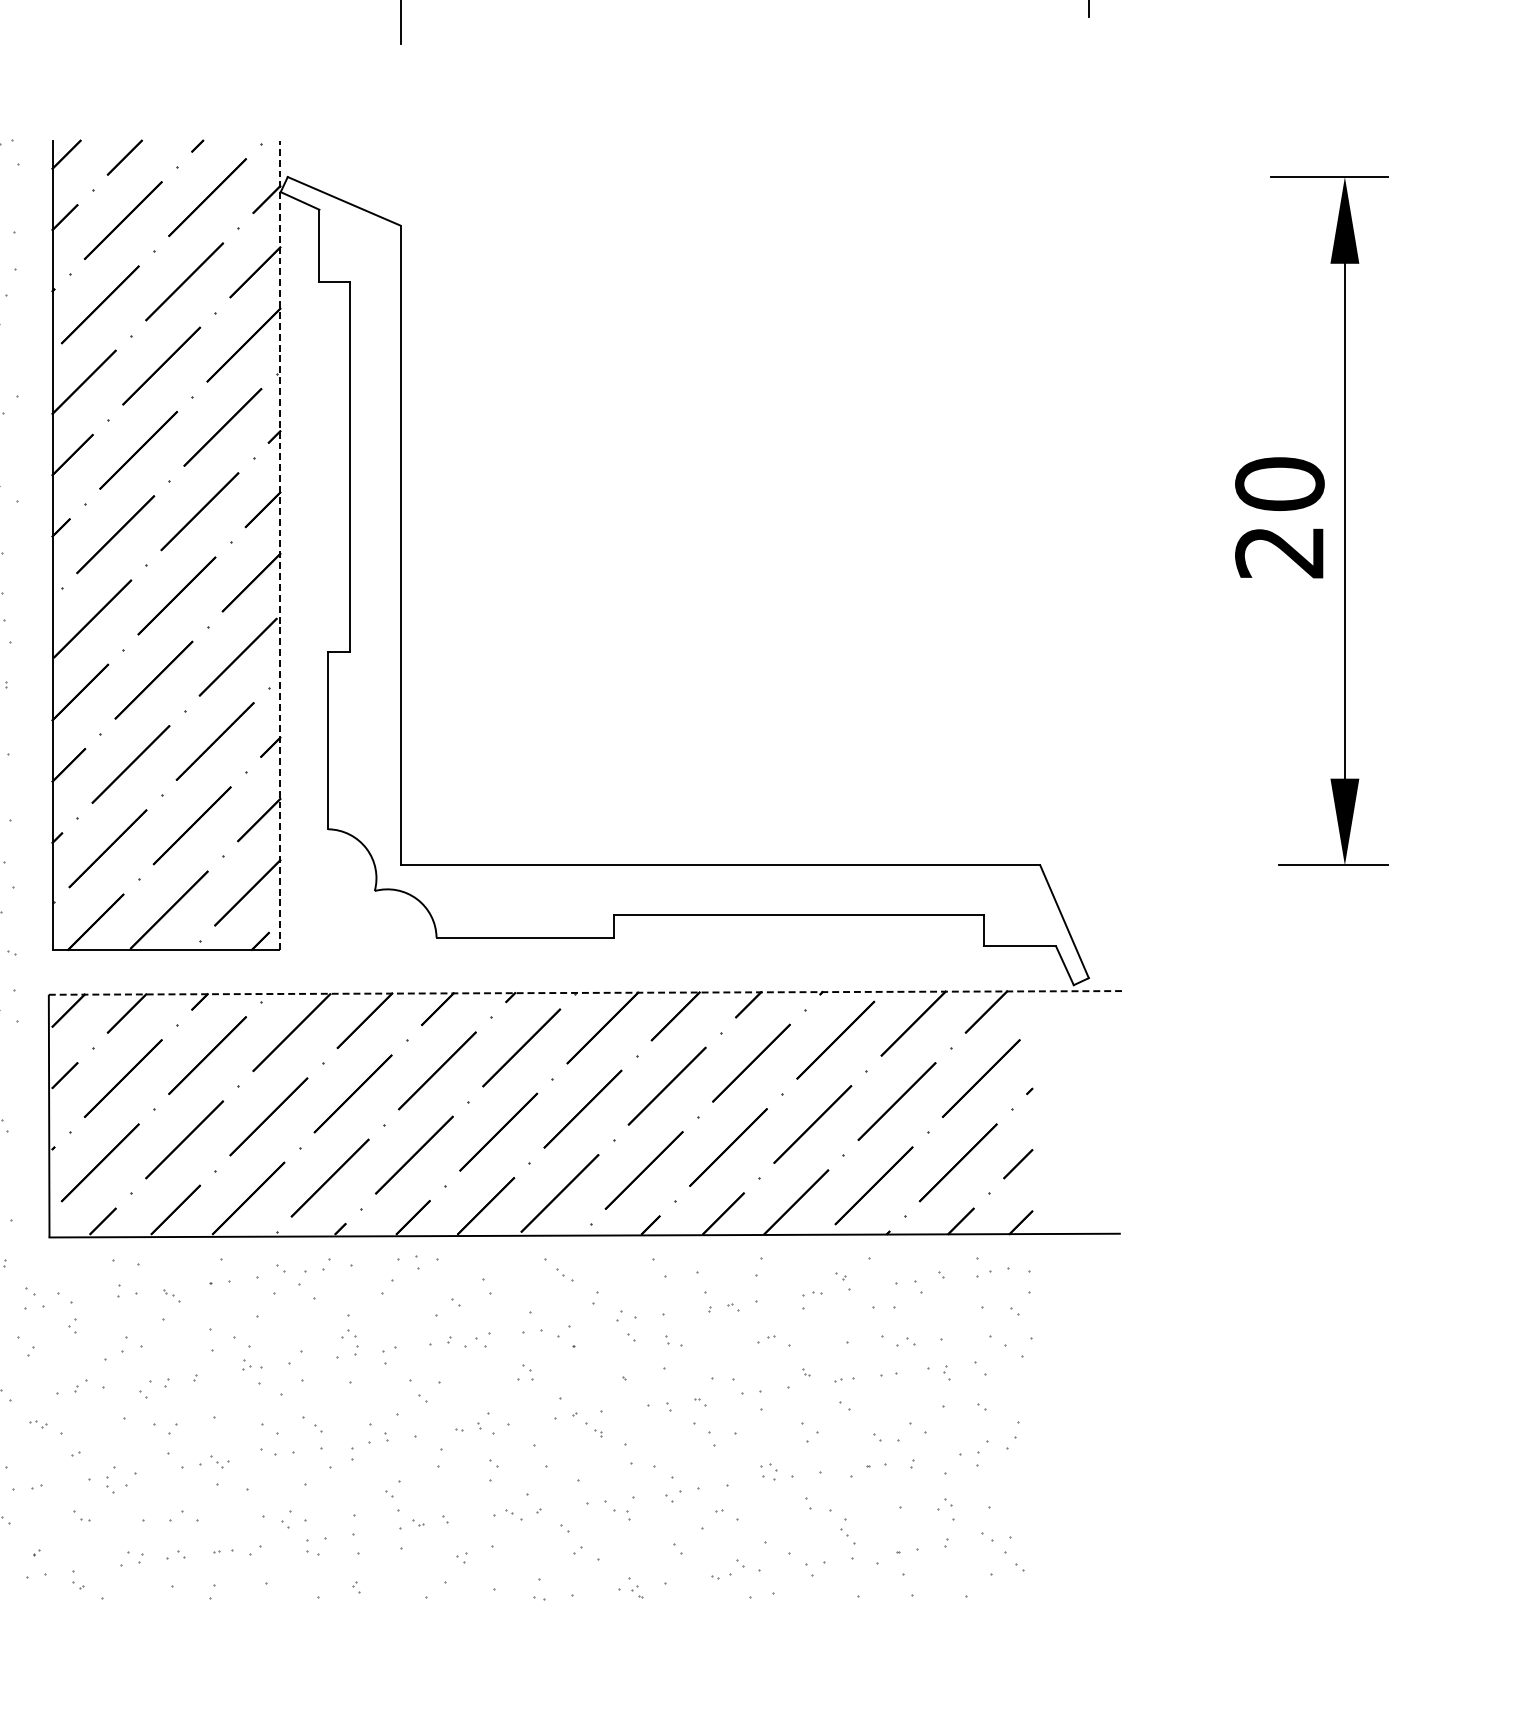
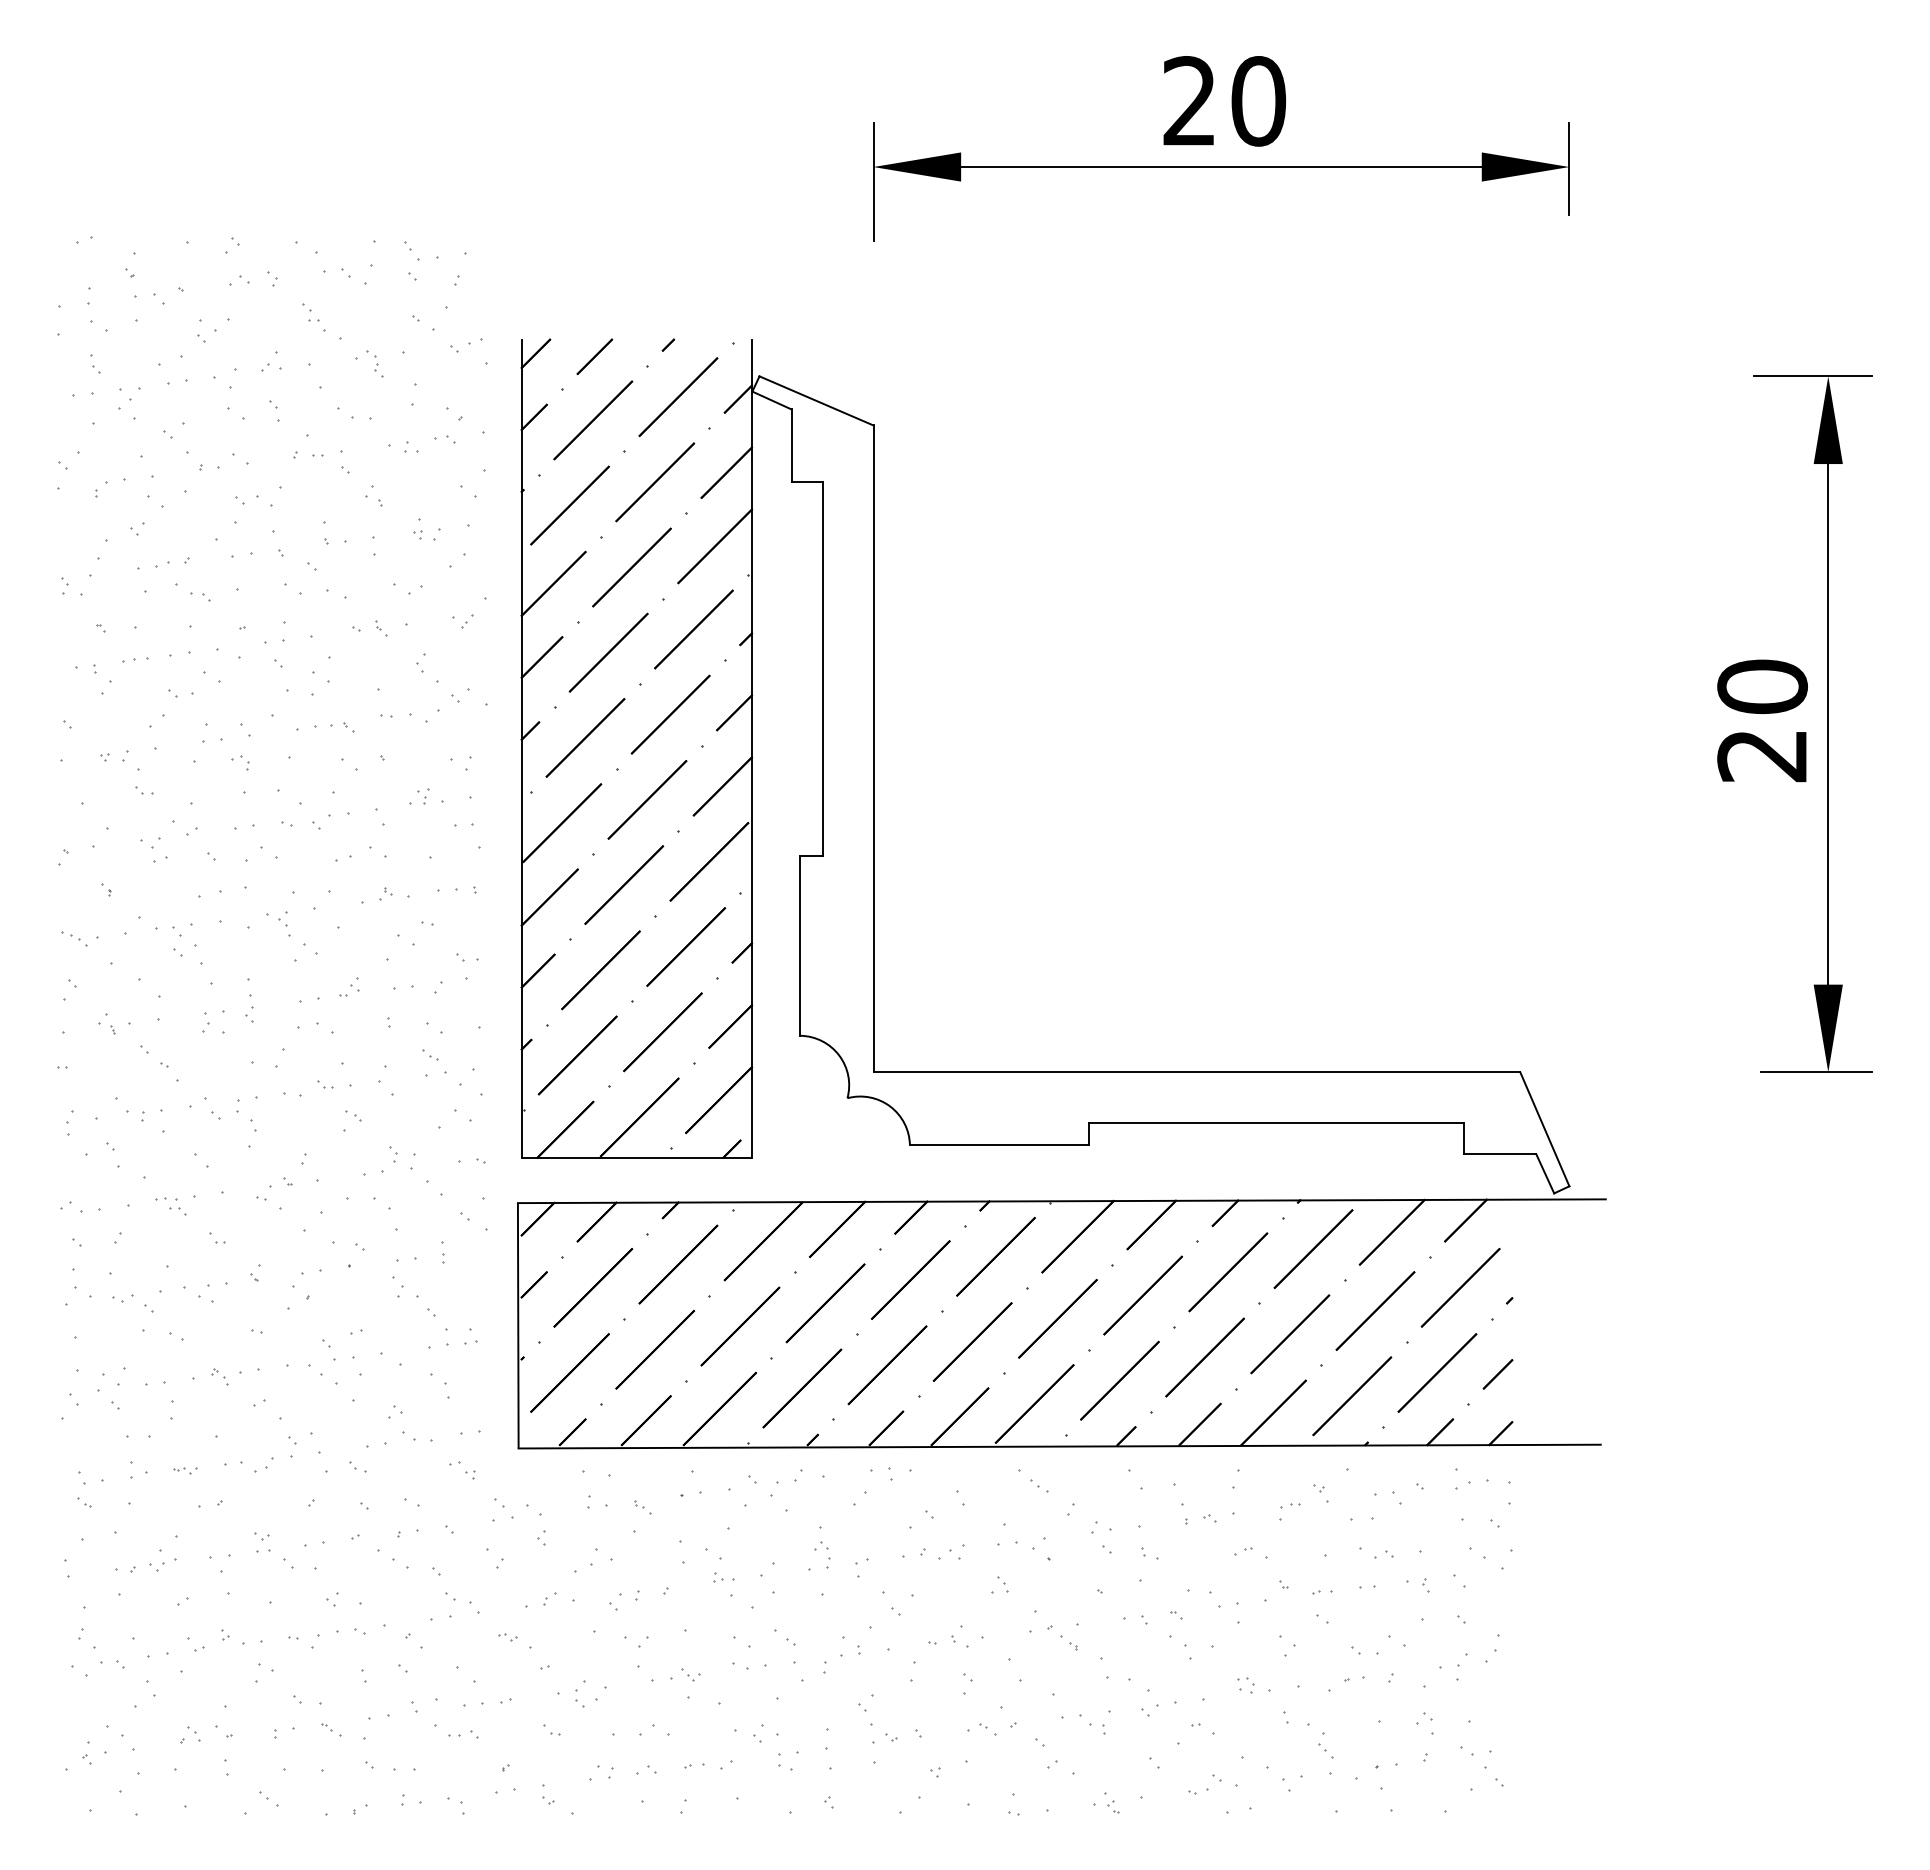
line: (279, 545) -> (751, 748), dashed -> solid
line: (586, 993) -> (1061, 1201), dashed -> solid

